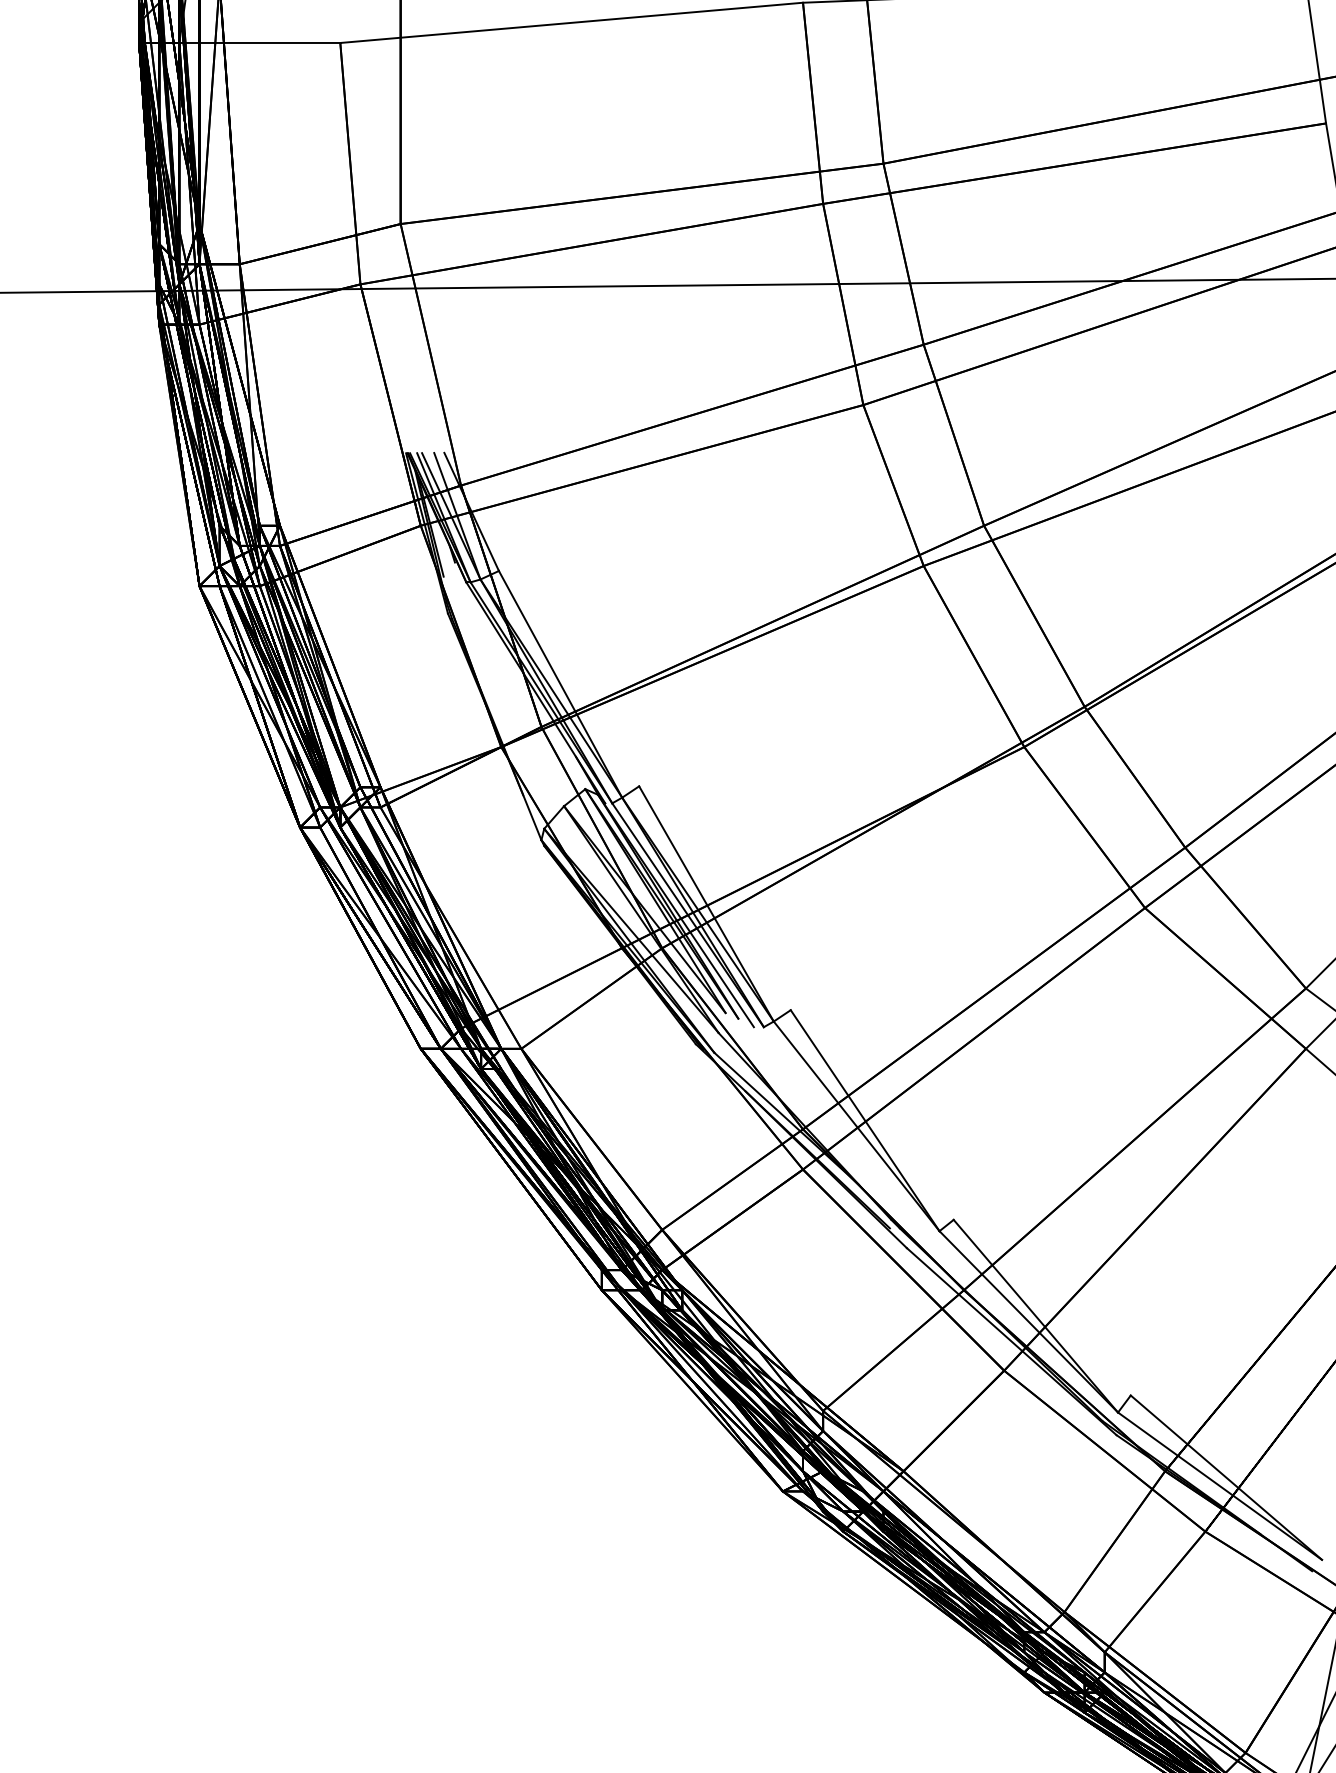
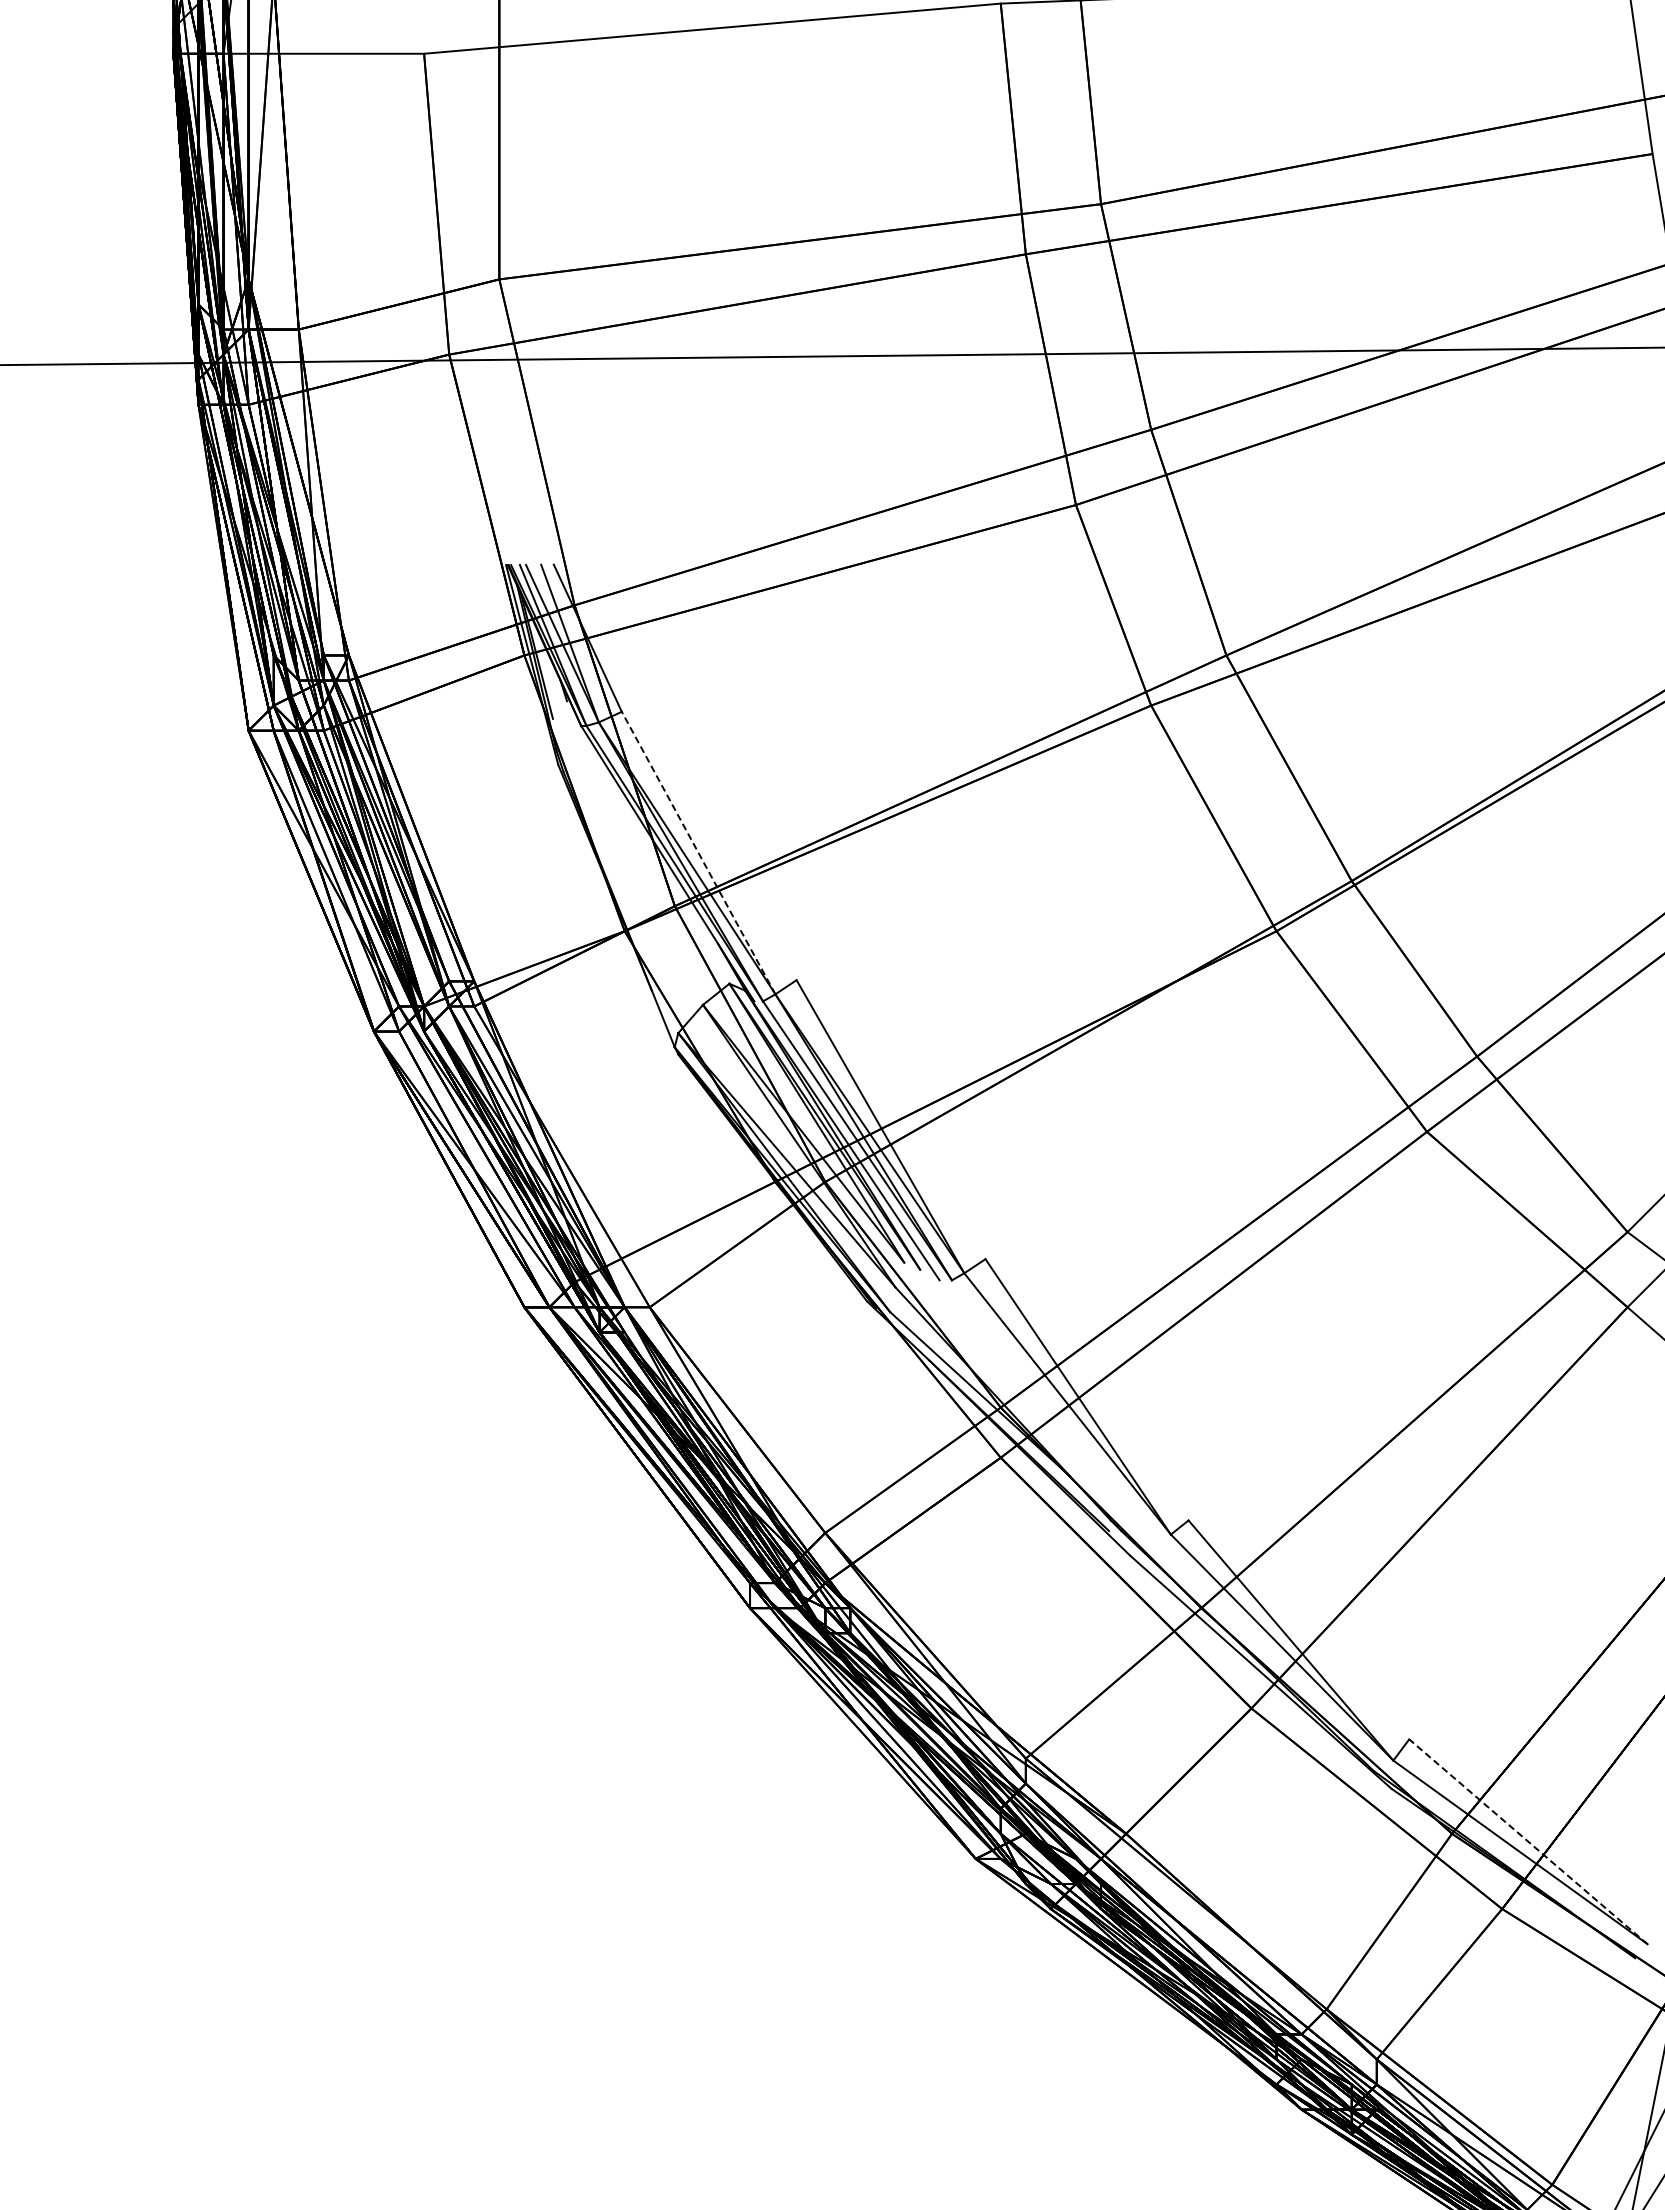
line: (560, 684) -> (698, 853), solid -> dashed
line: (1226, 1477) -> (1528, 1841), solid -> dashed

